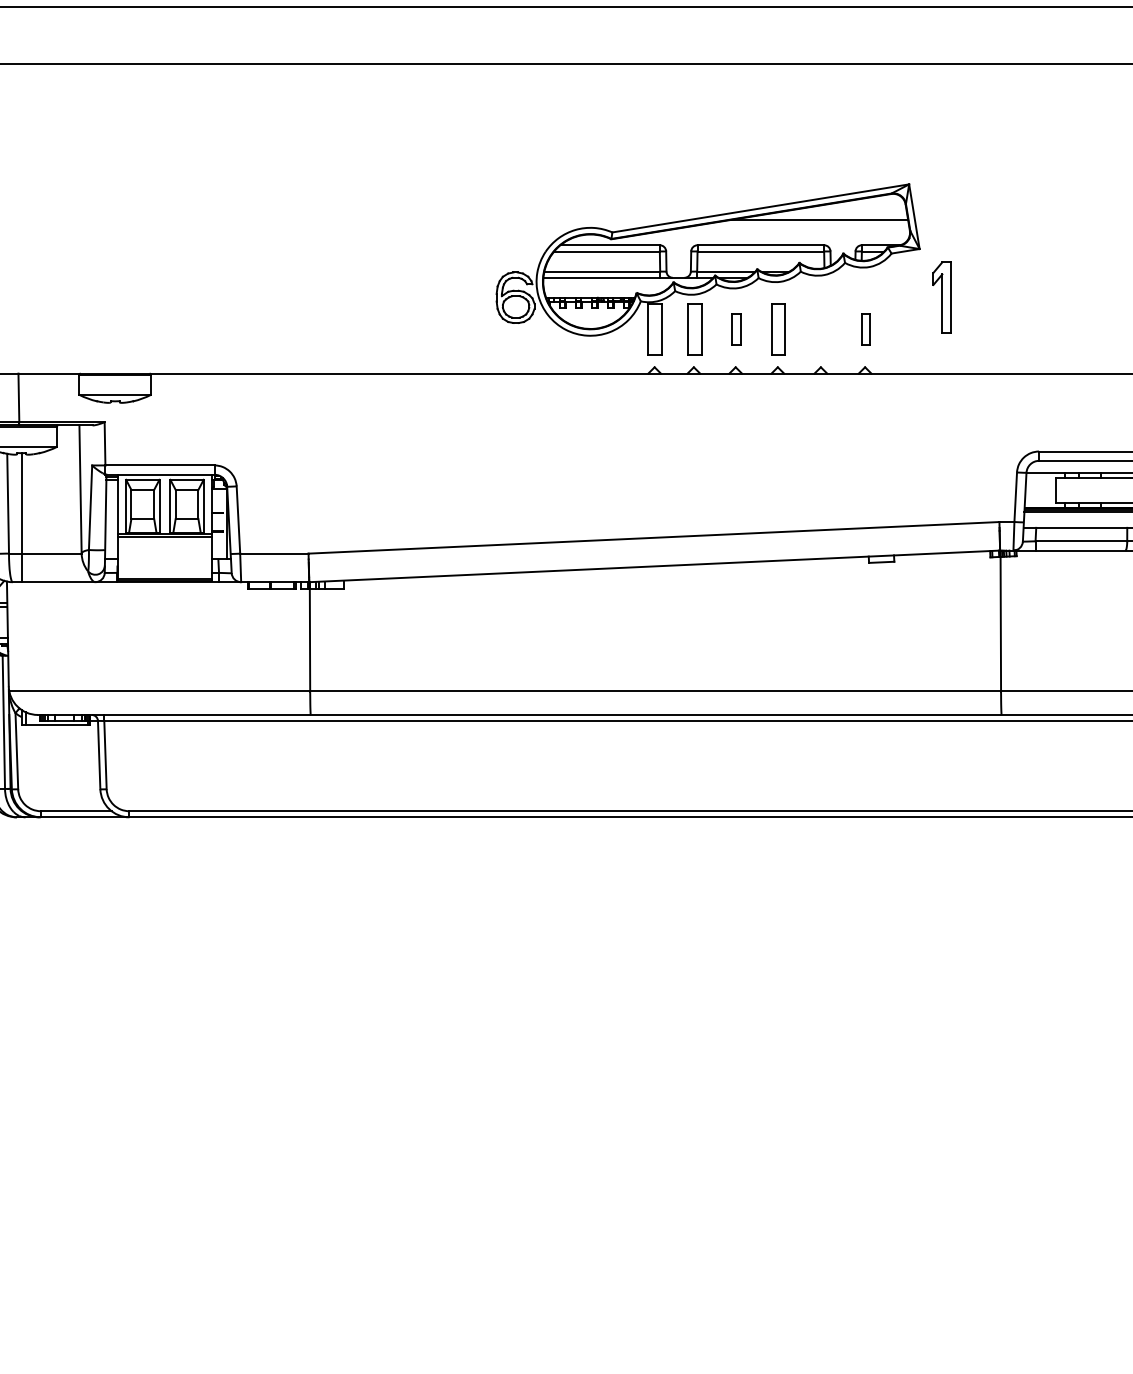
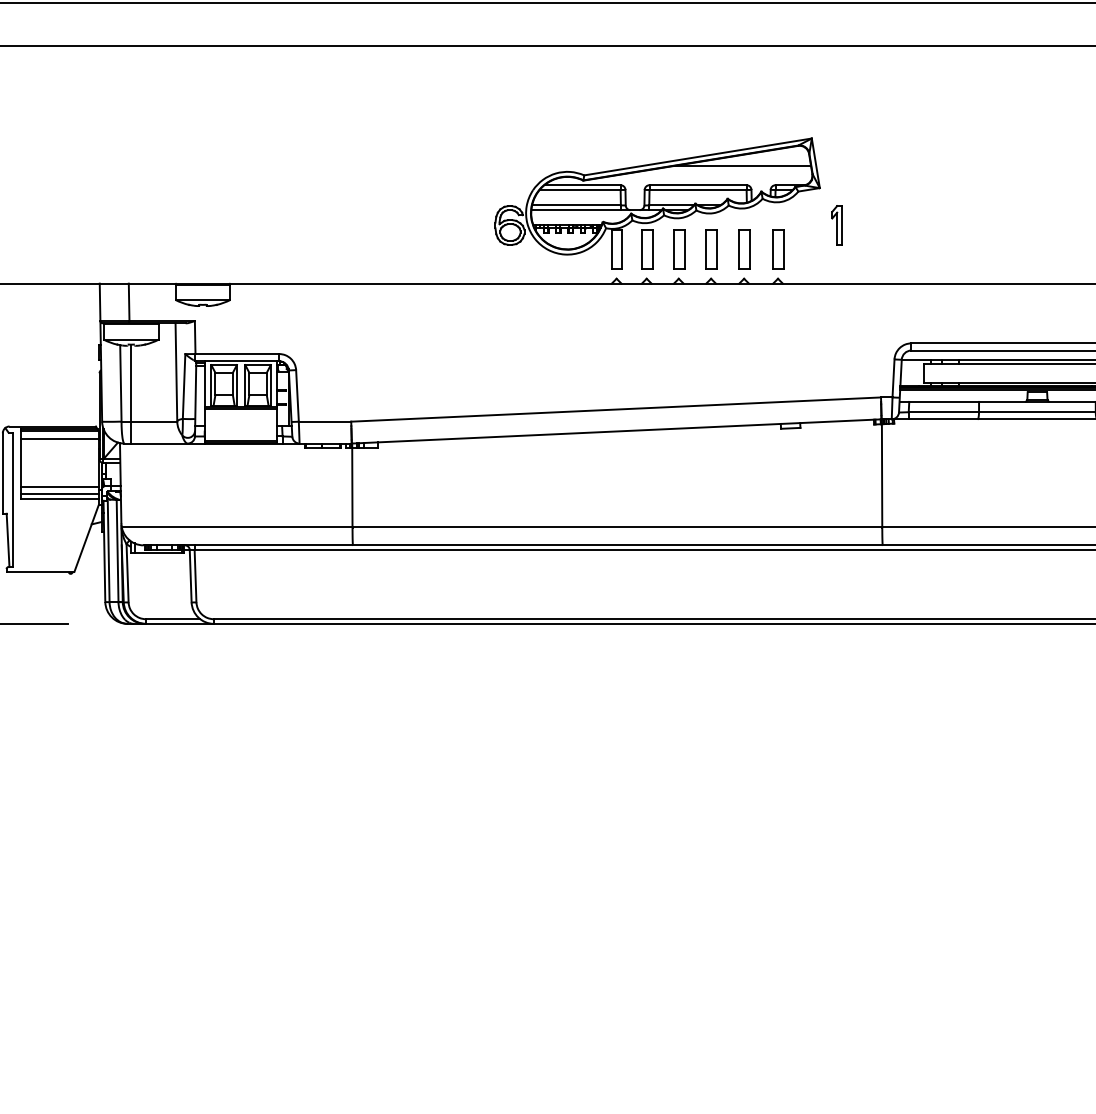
part: (941, 297) -> (836, 225), size x0.71
part: (736, 329) -> (679, 249), size x1.67
part: (821, 329) -> (744, 249), added
part: (865, 329) -> (778, 249), size x1.67

